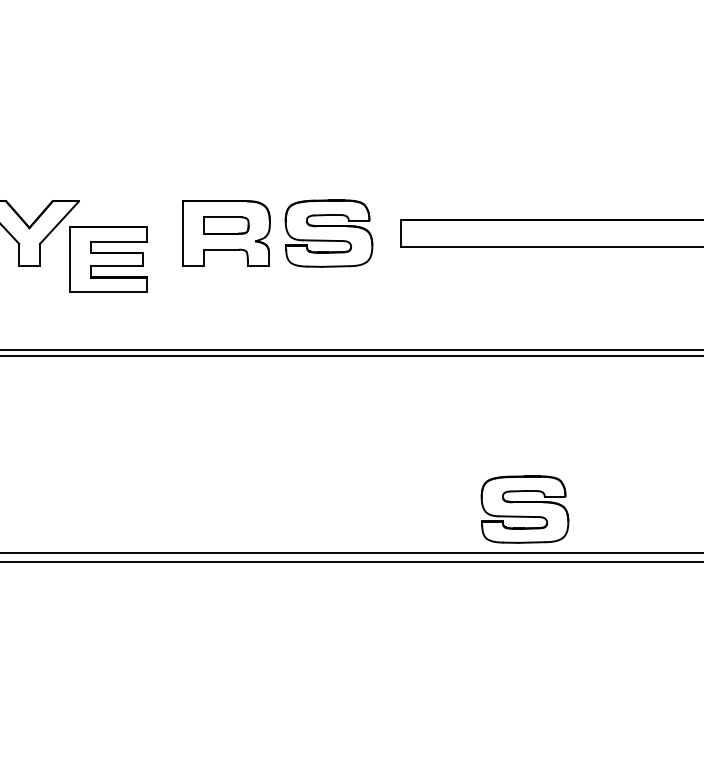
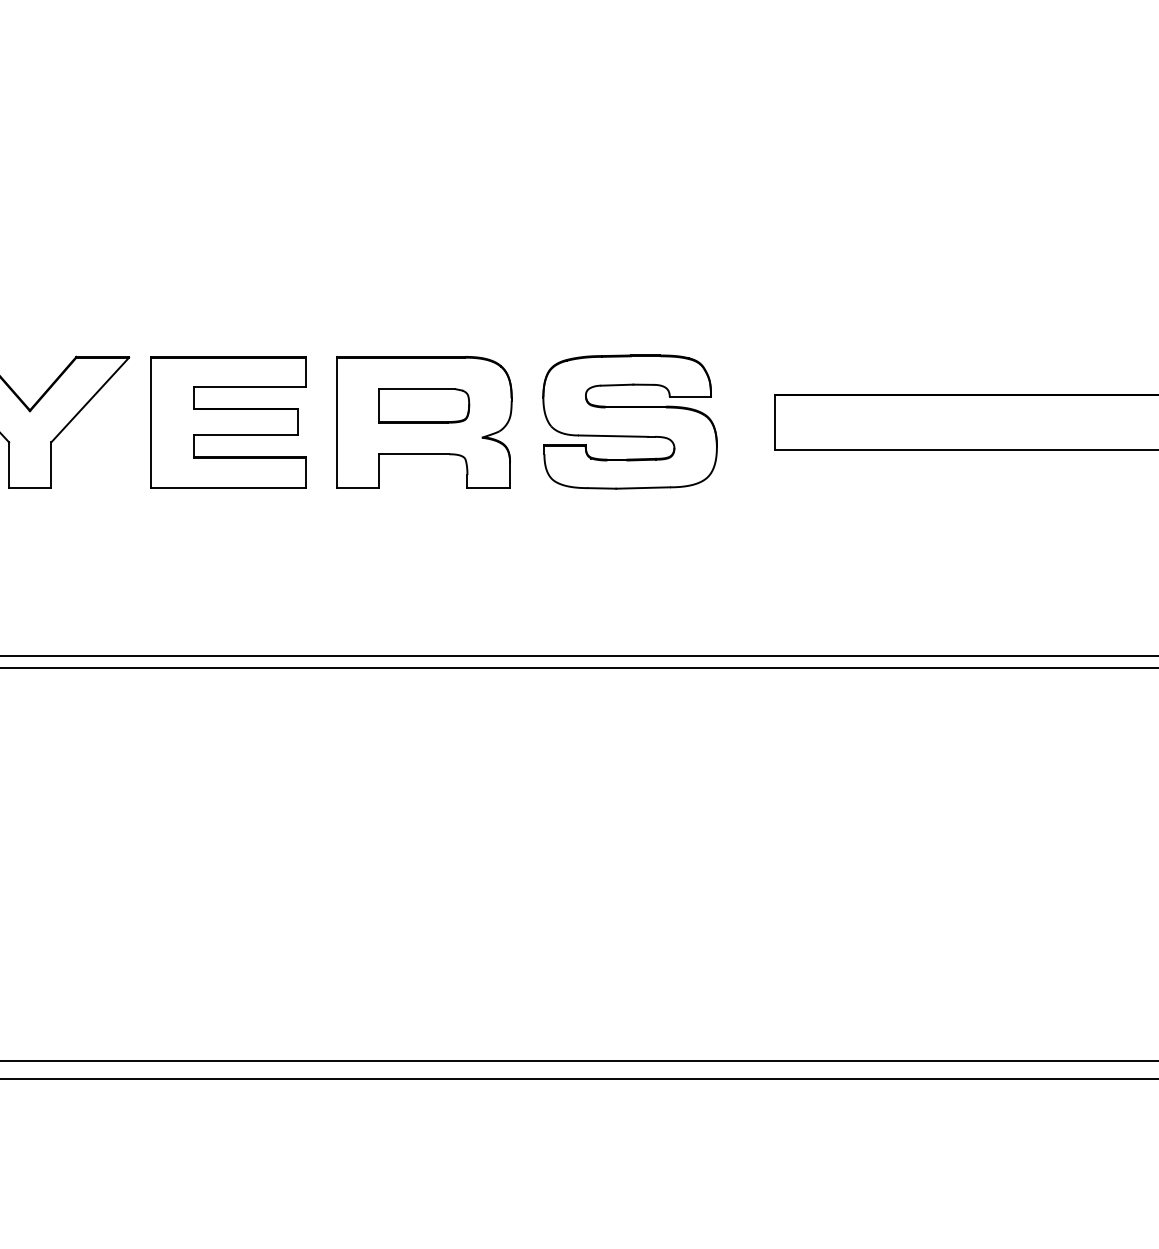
part: (108, 259) -> (228, 421), moved
part: (524, 509) -> (1021, 974), removed

